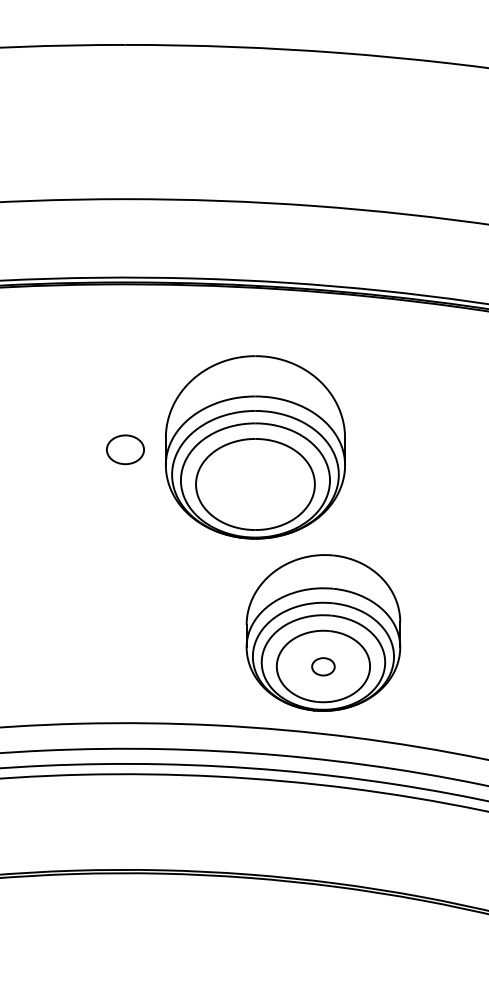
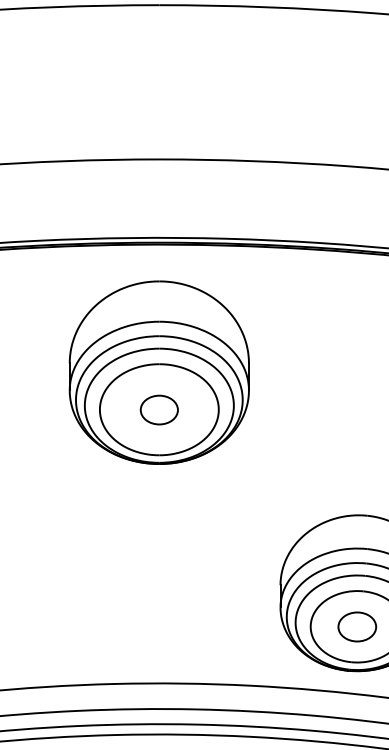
part: (255, 447) -> (159, 372), moved
part: (323, 666) -> (357, 626), size x1.67

